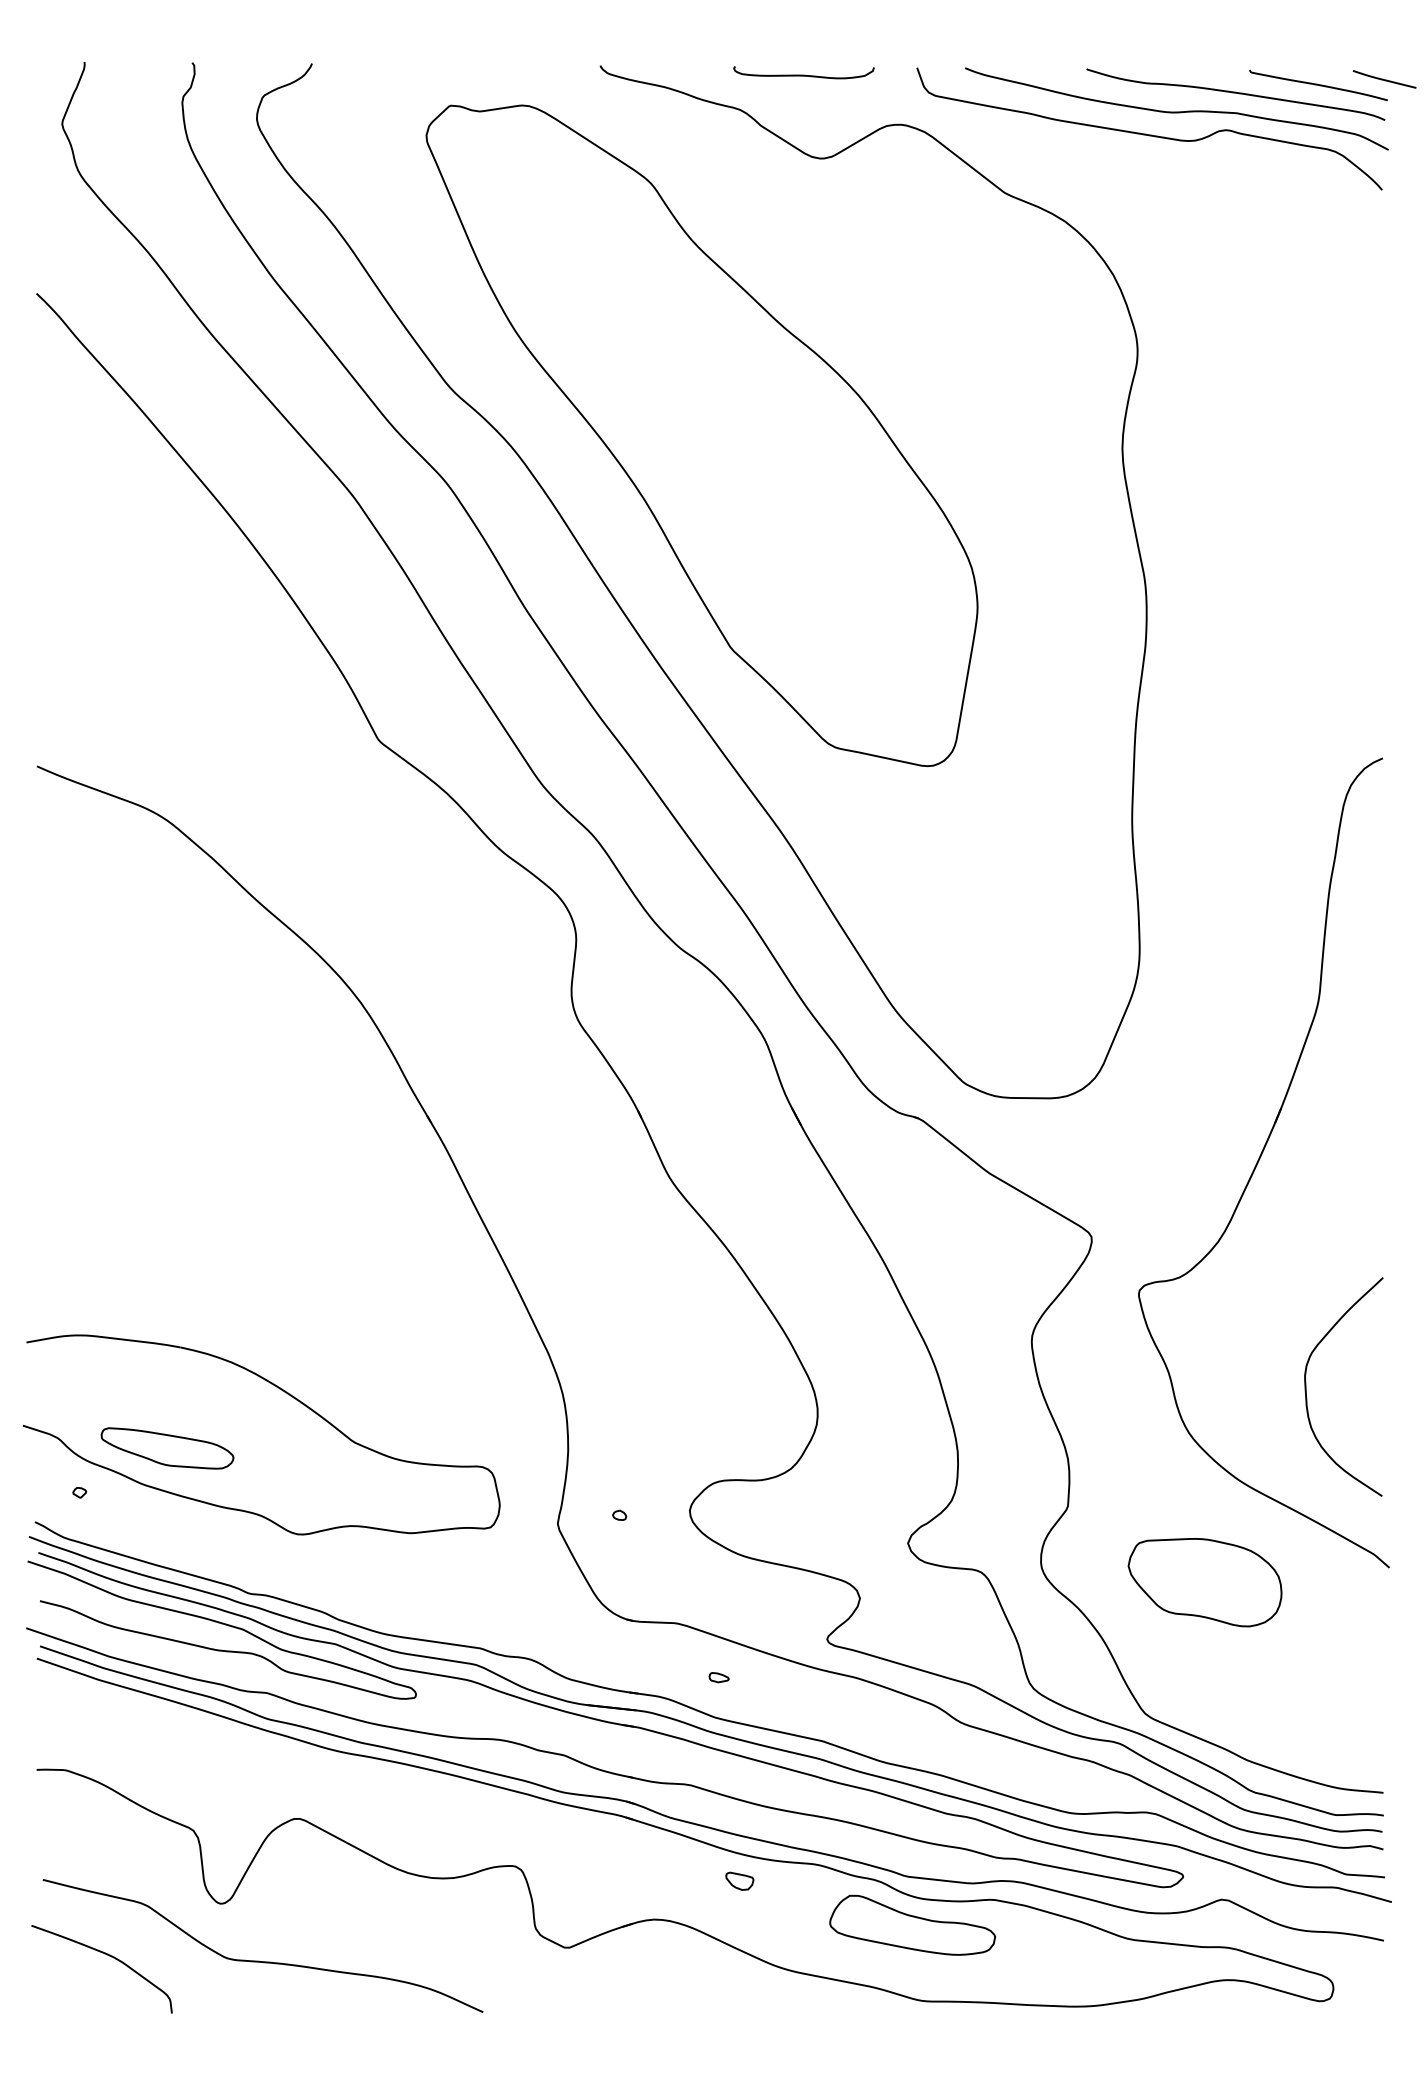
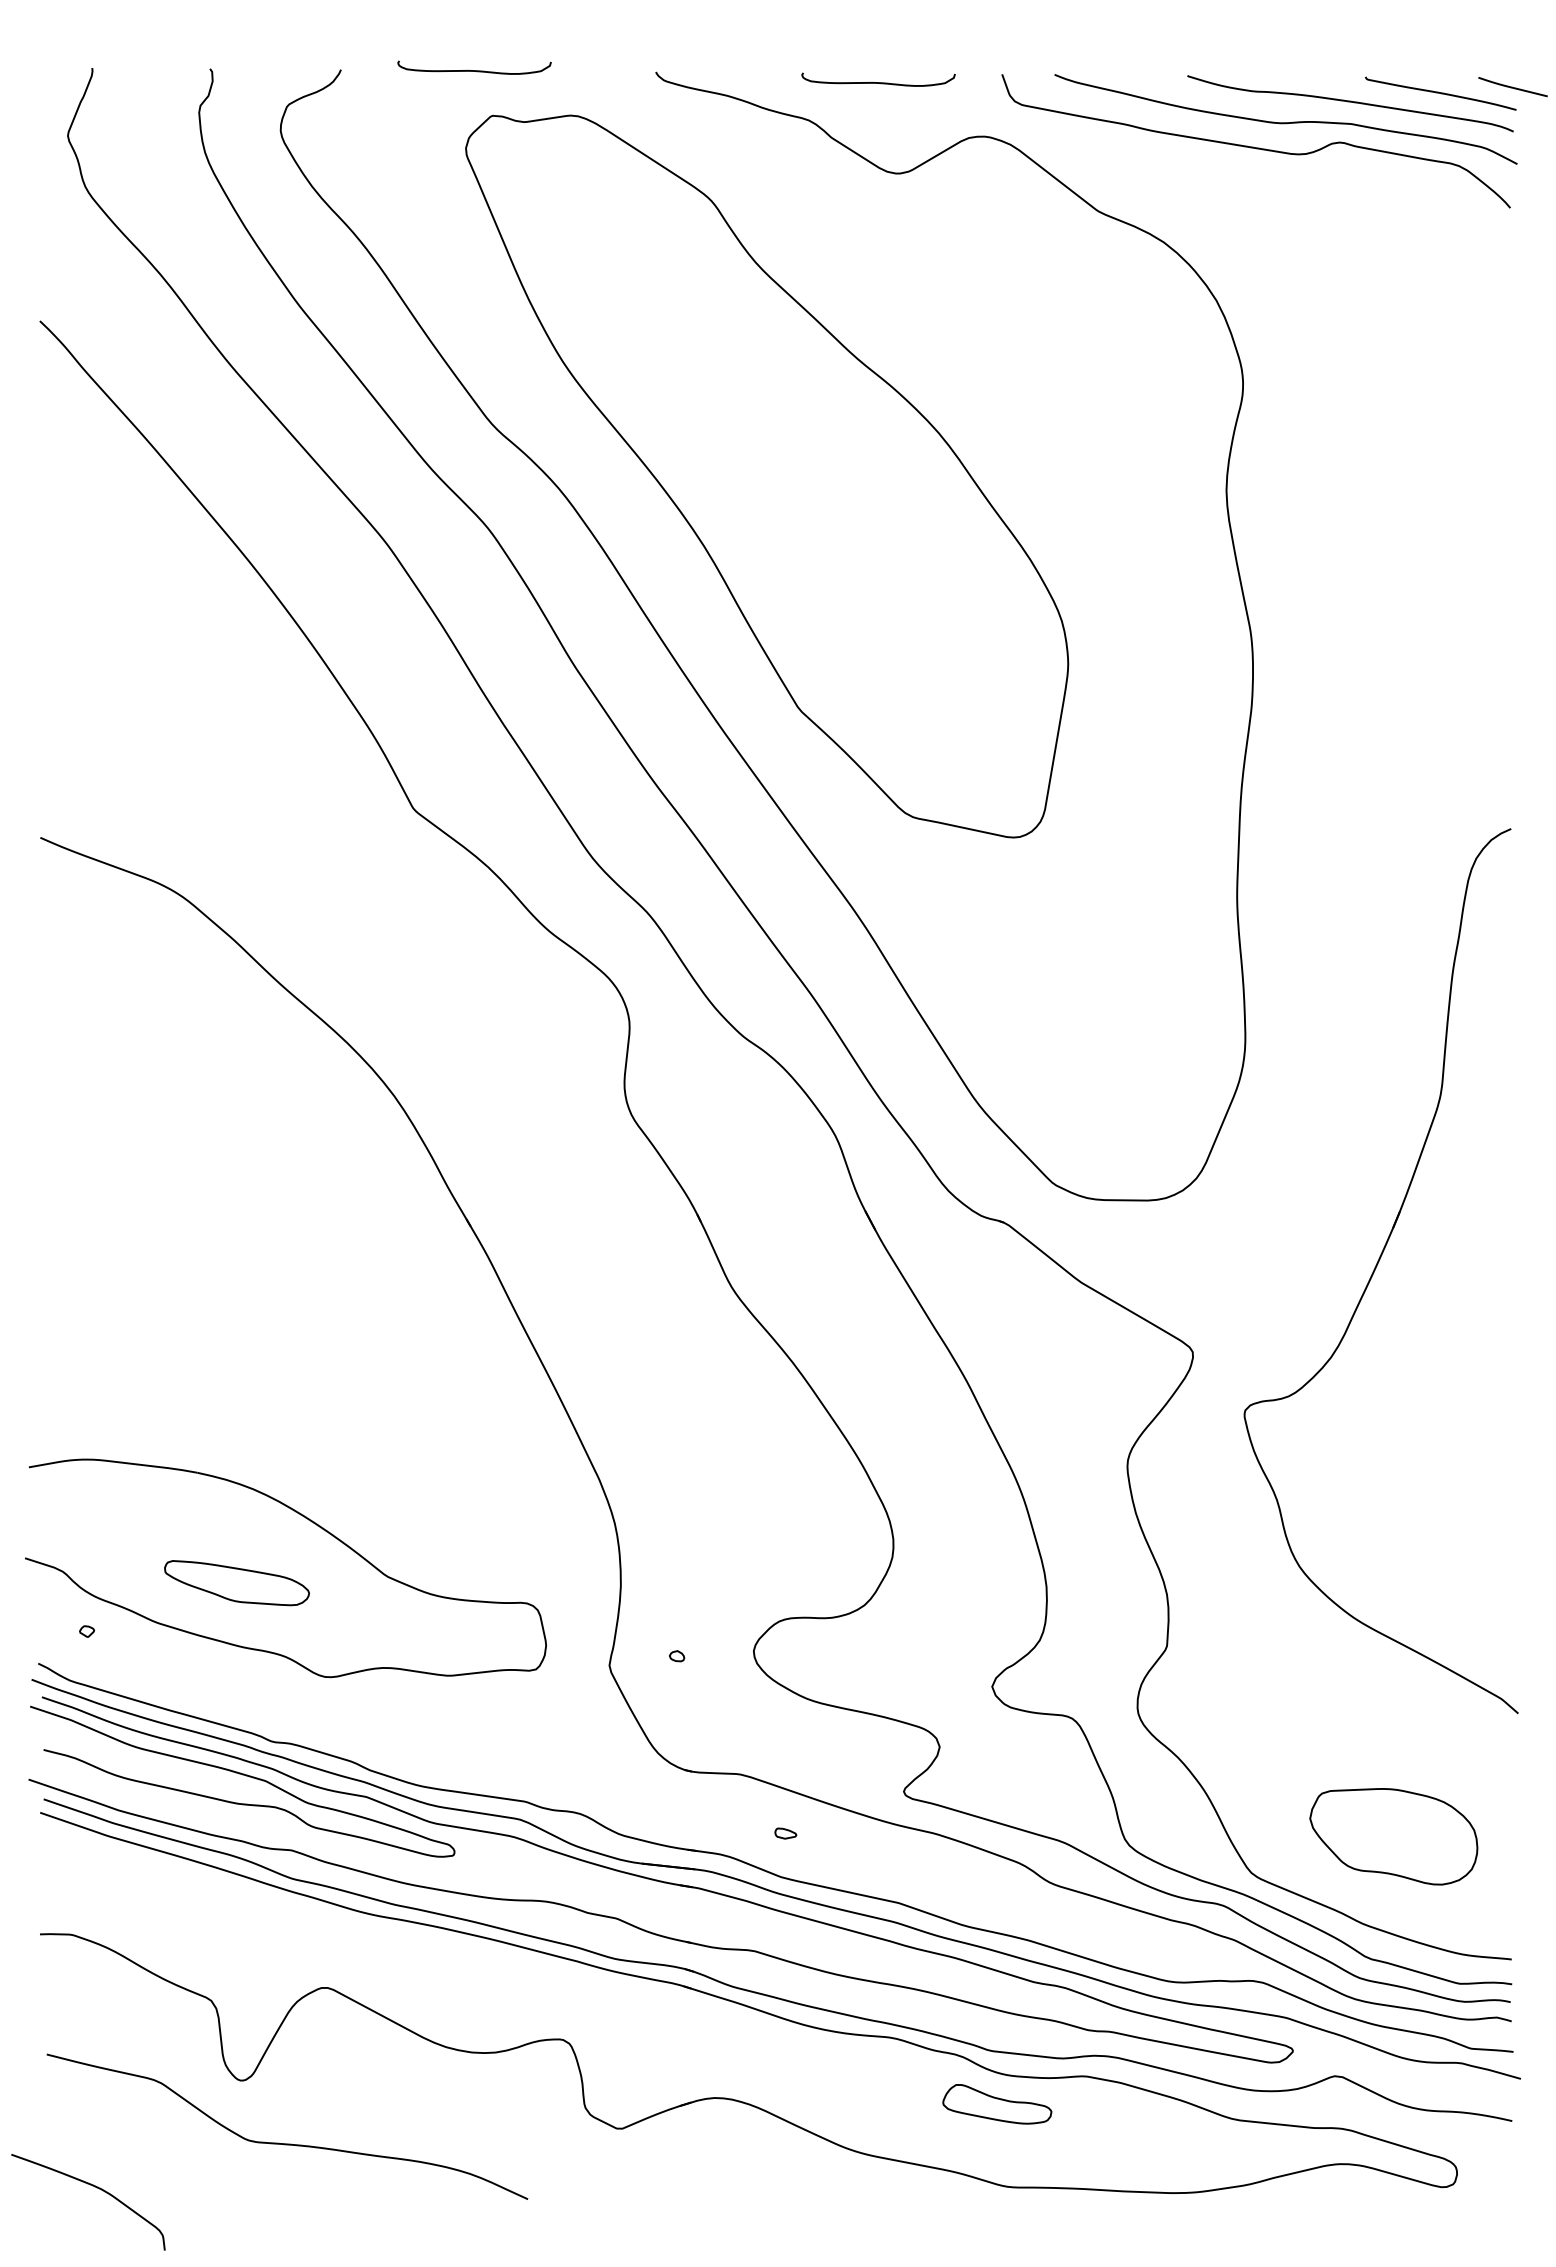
curve: (434, 64) -> (474, 70), added
curve: (1306, 1386) -> (1427, 1515), removed
part: (167, 1448) -> (236, 1583), moved
part: (1204, 1582) -> (1393, 1836), moved
part: (739, 1880) -> (808, 2055), removed
part: (912, 1925) -> (997, 2104), size x0.6
curve: (107, 1955) -> (94, 2187), moved

